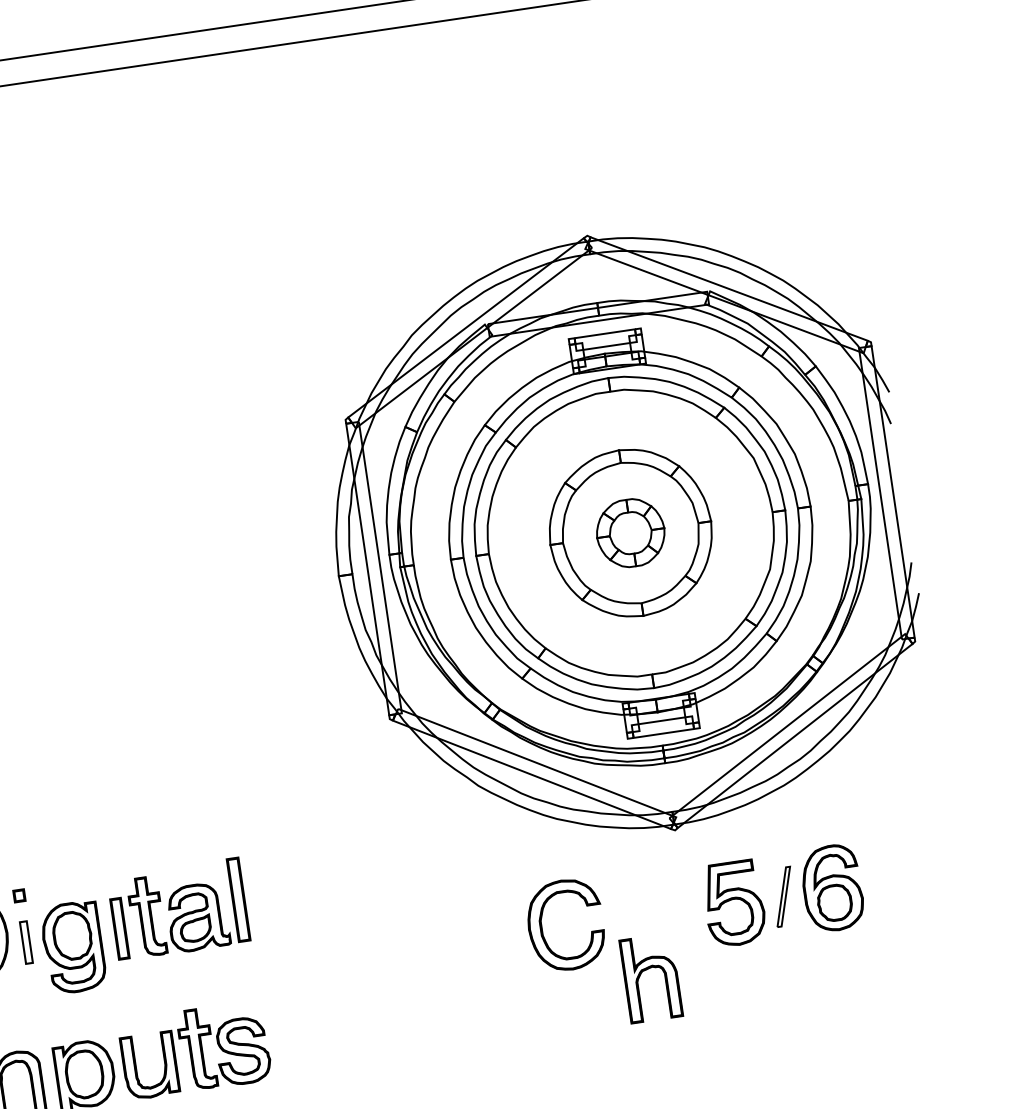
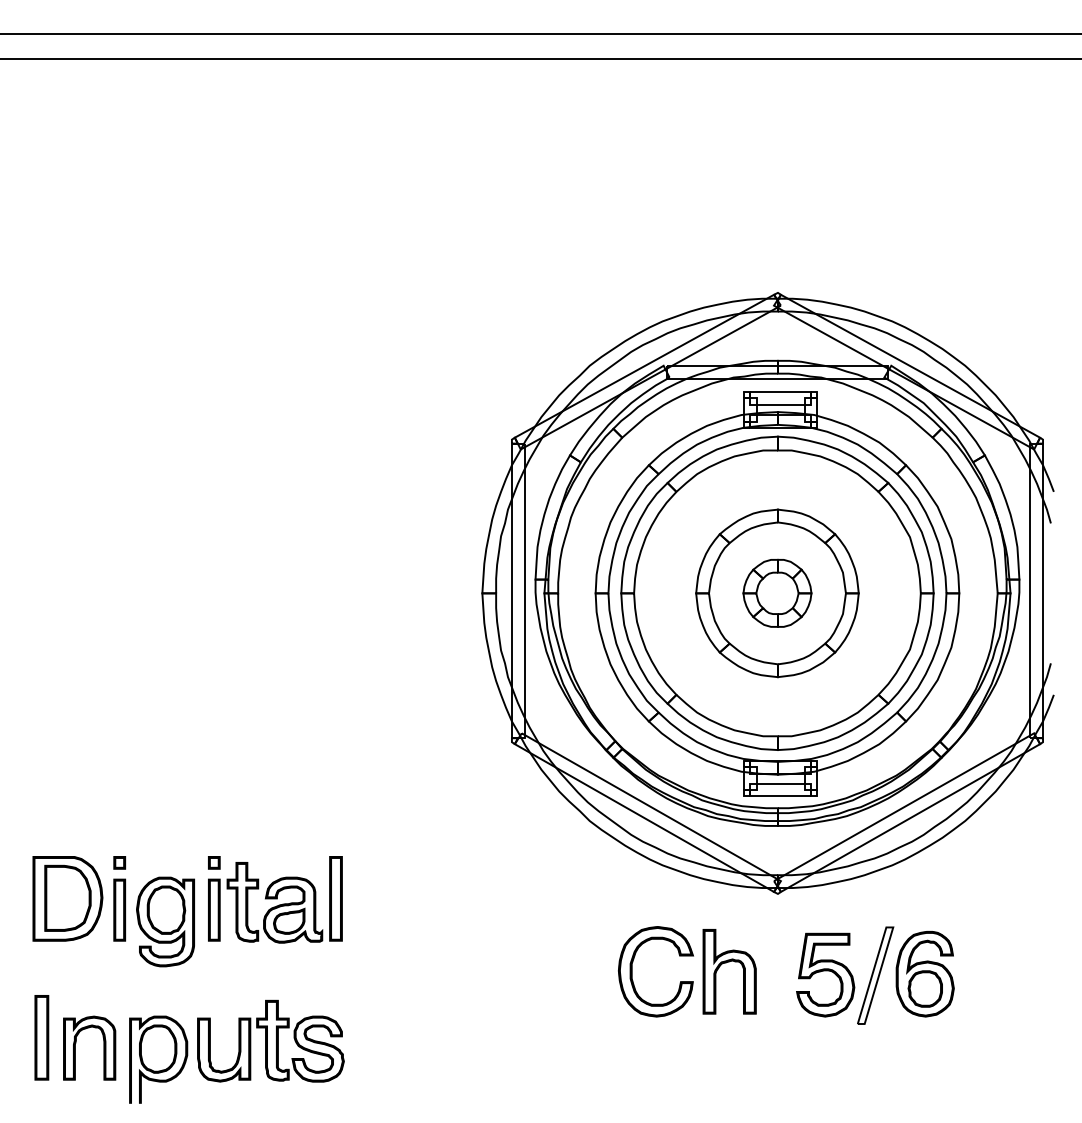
part: (113, 881) -> (214, 862), added
part: (783, 896) -> (875, 975), size x1.67
part: (26, 941) -> (119, 909), size x1.43
part: (646, 970) -> (726, 963), moved

